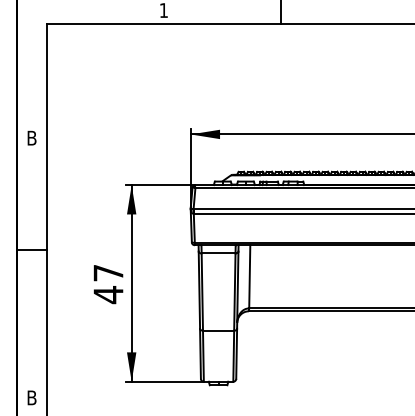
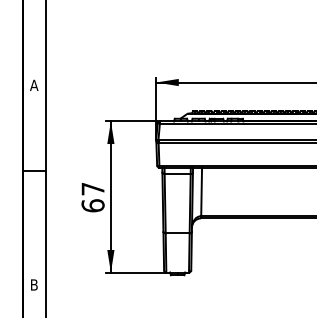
text: (31, 137) -> (33, 84), B -> A
text: (108, 295) -> (93, 206), 47 -> 67

